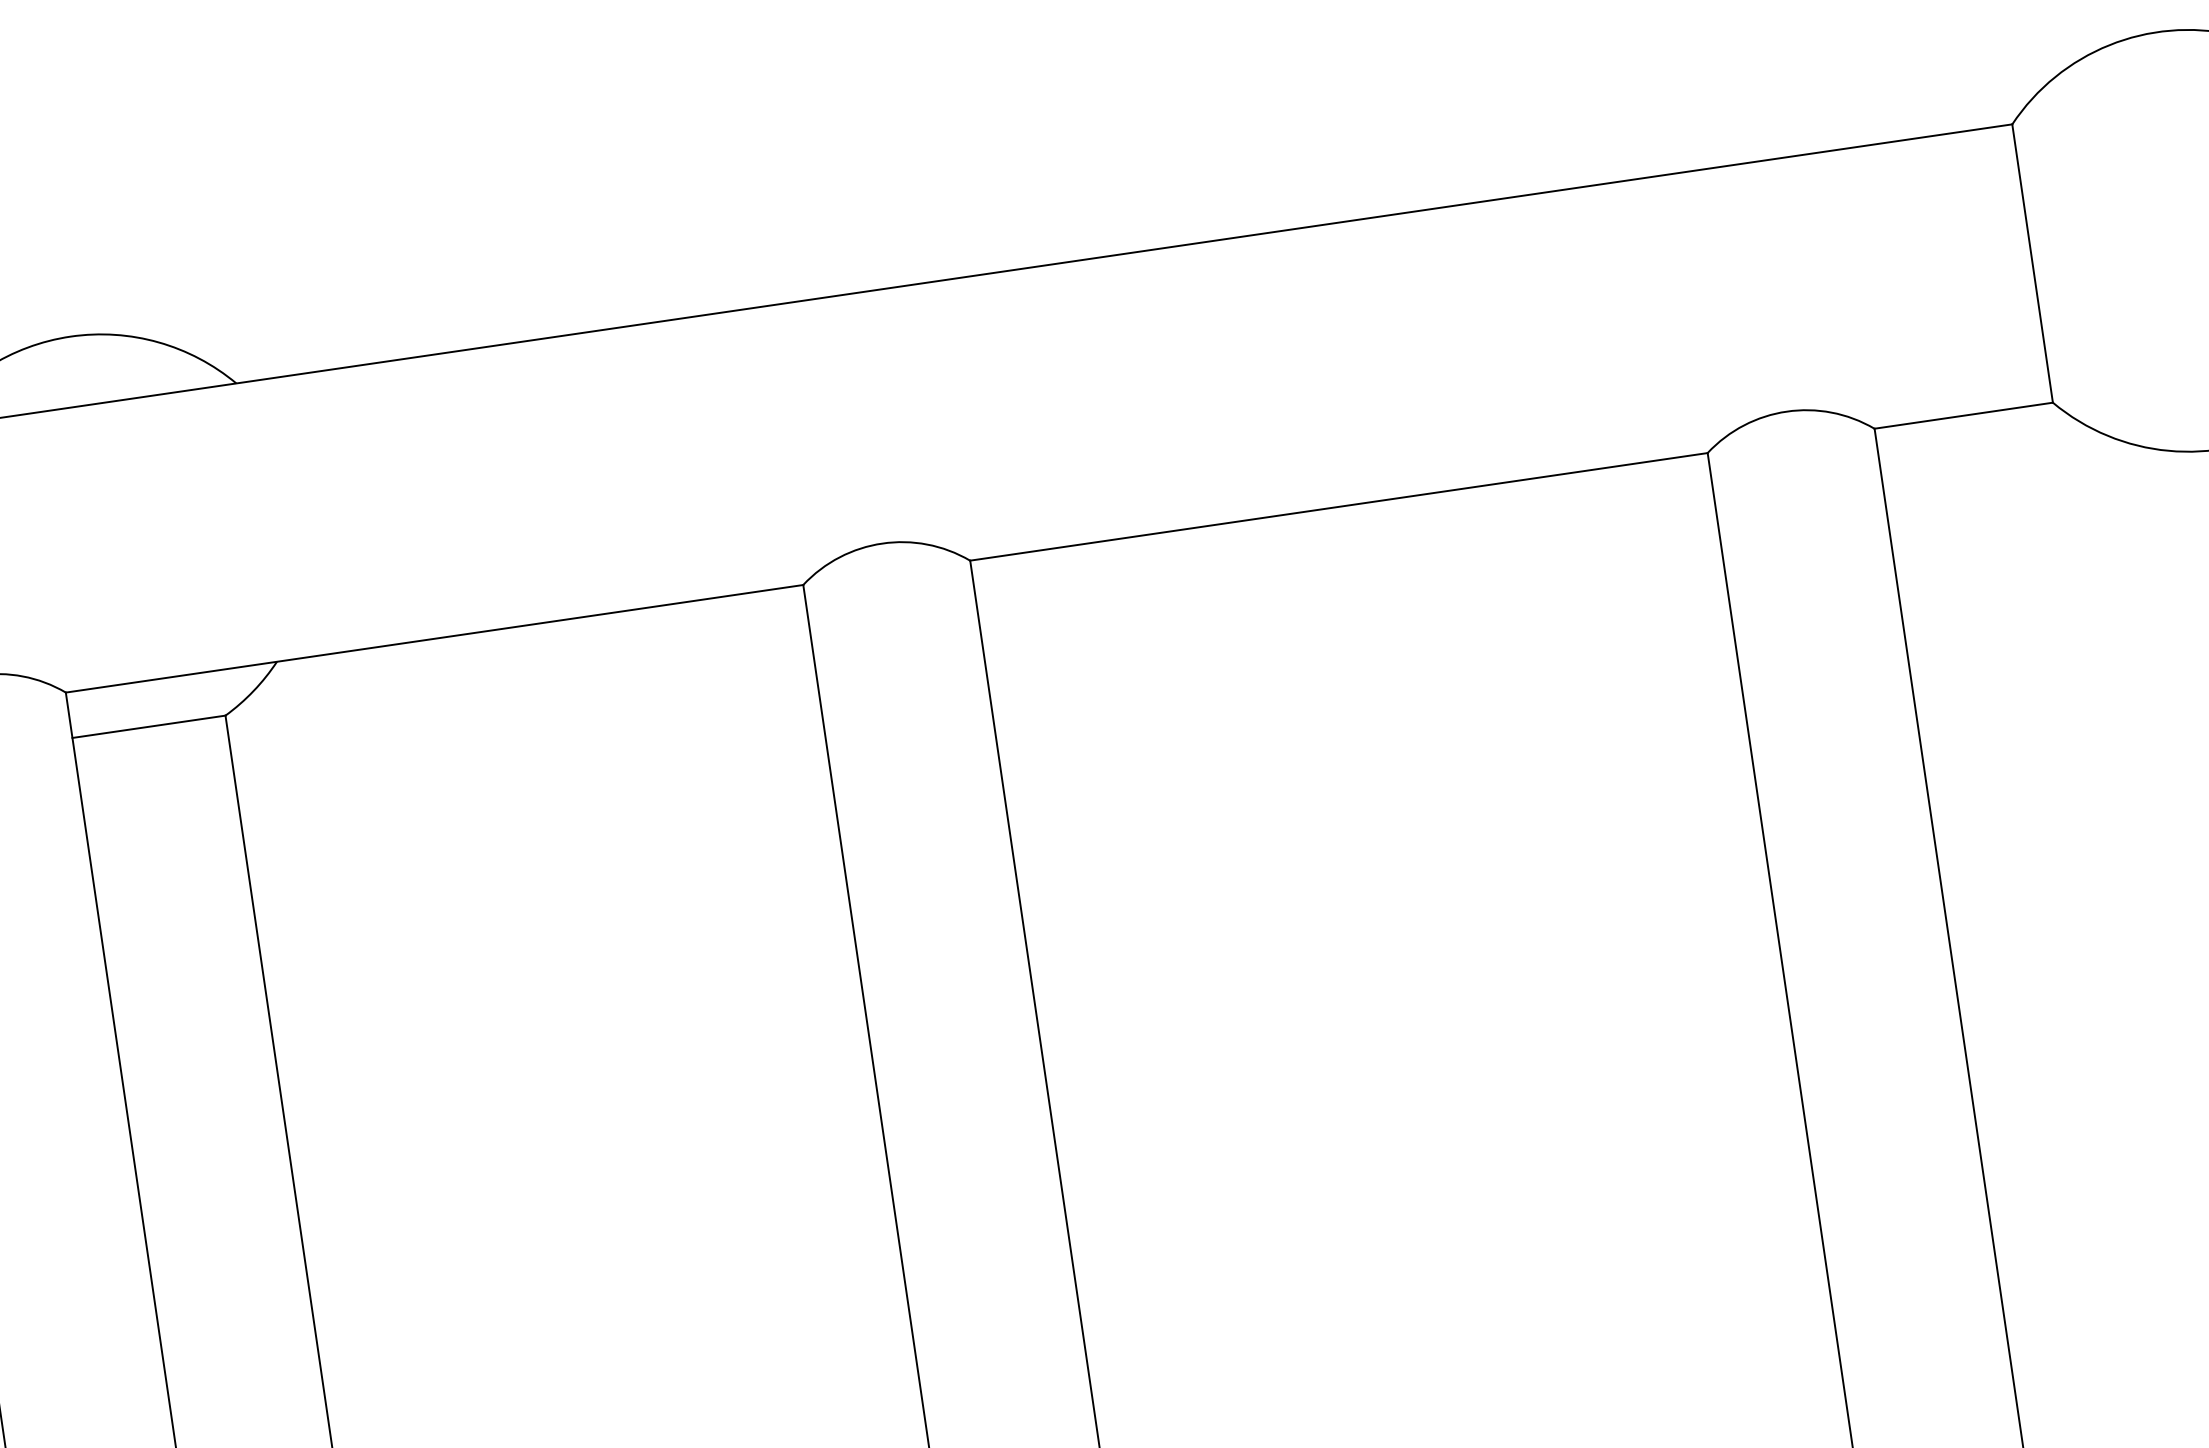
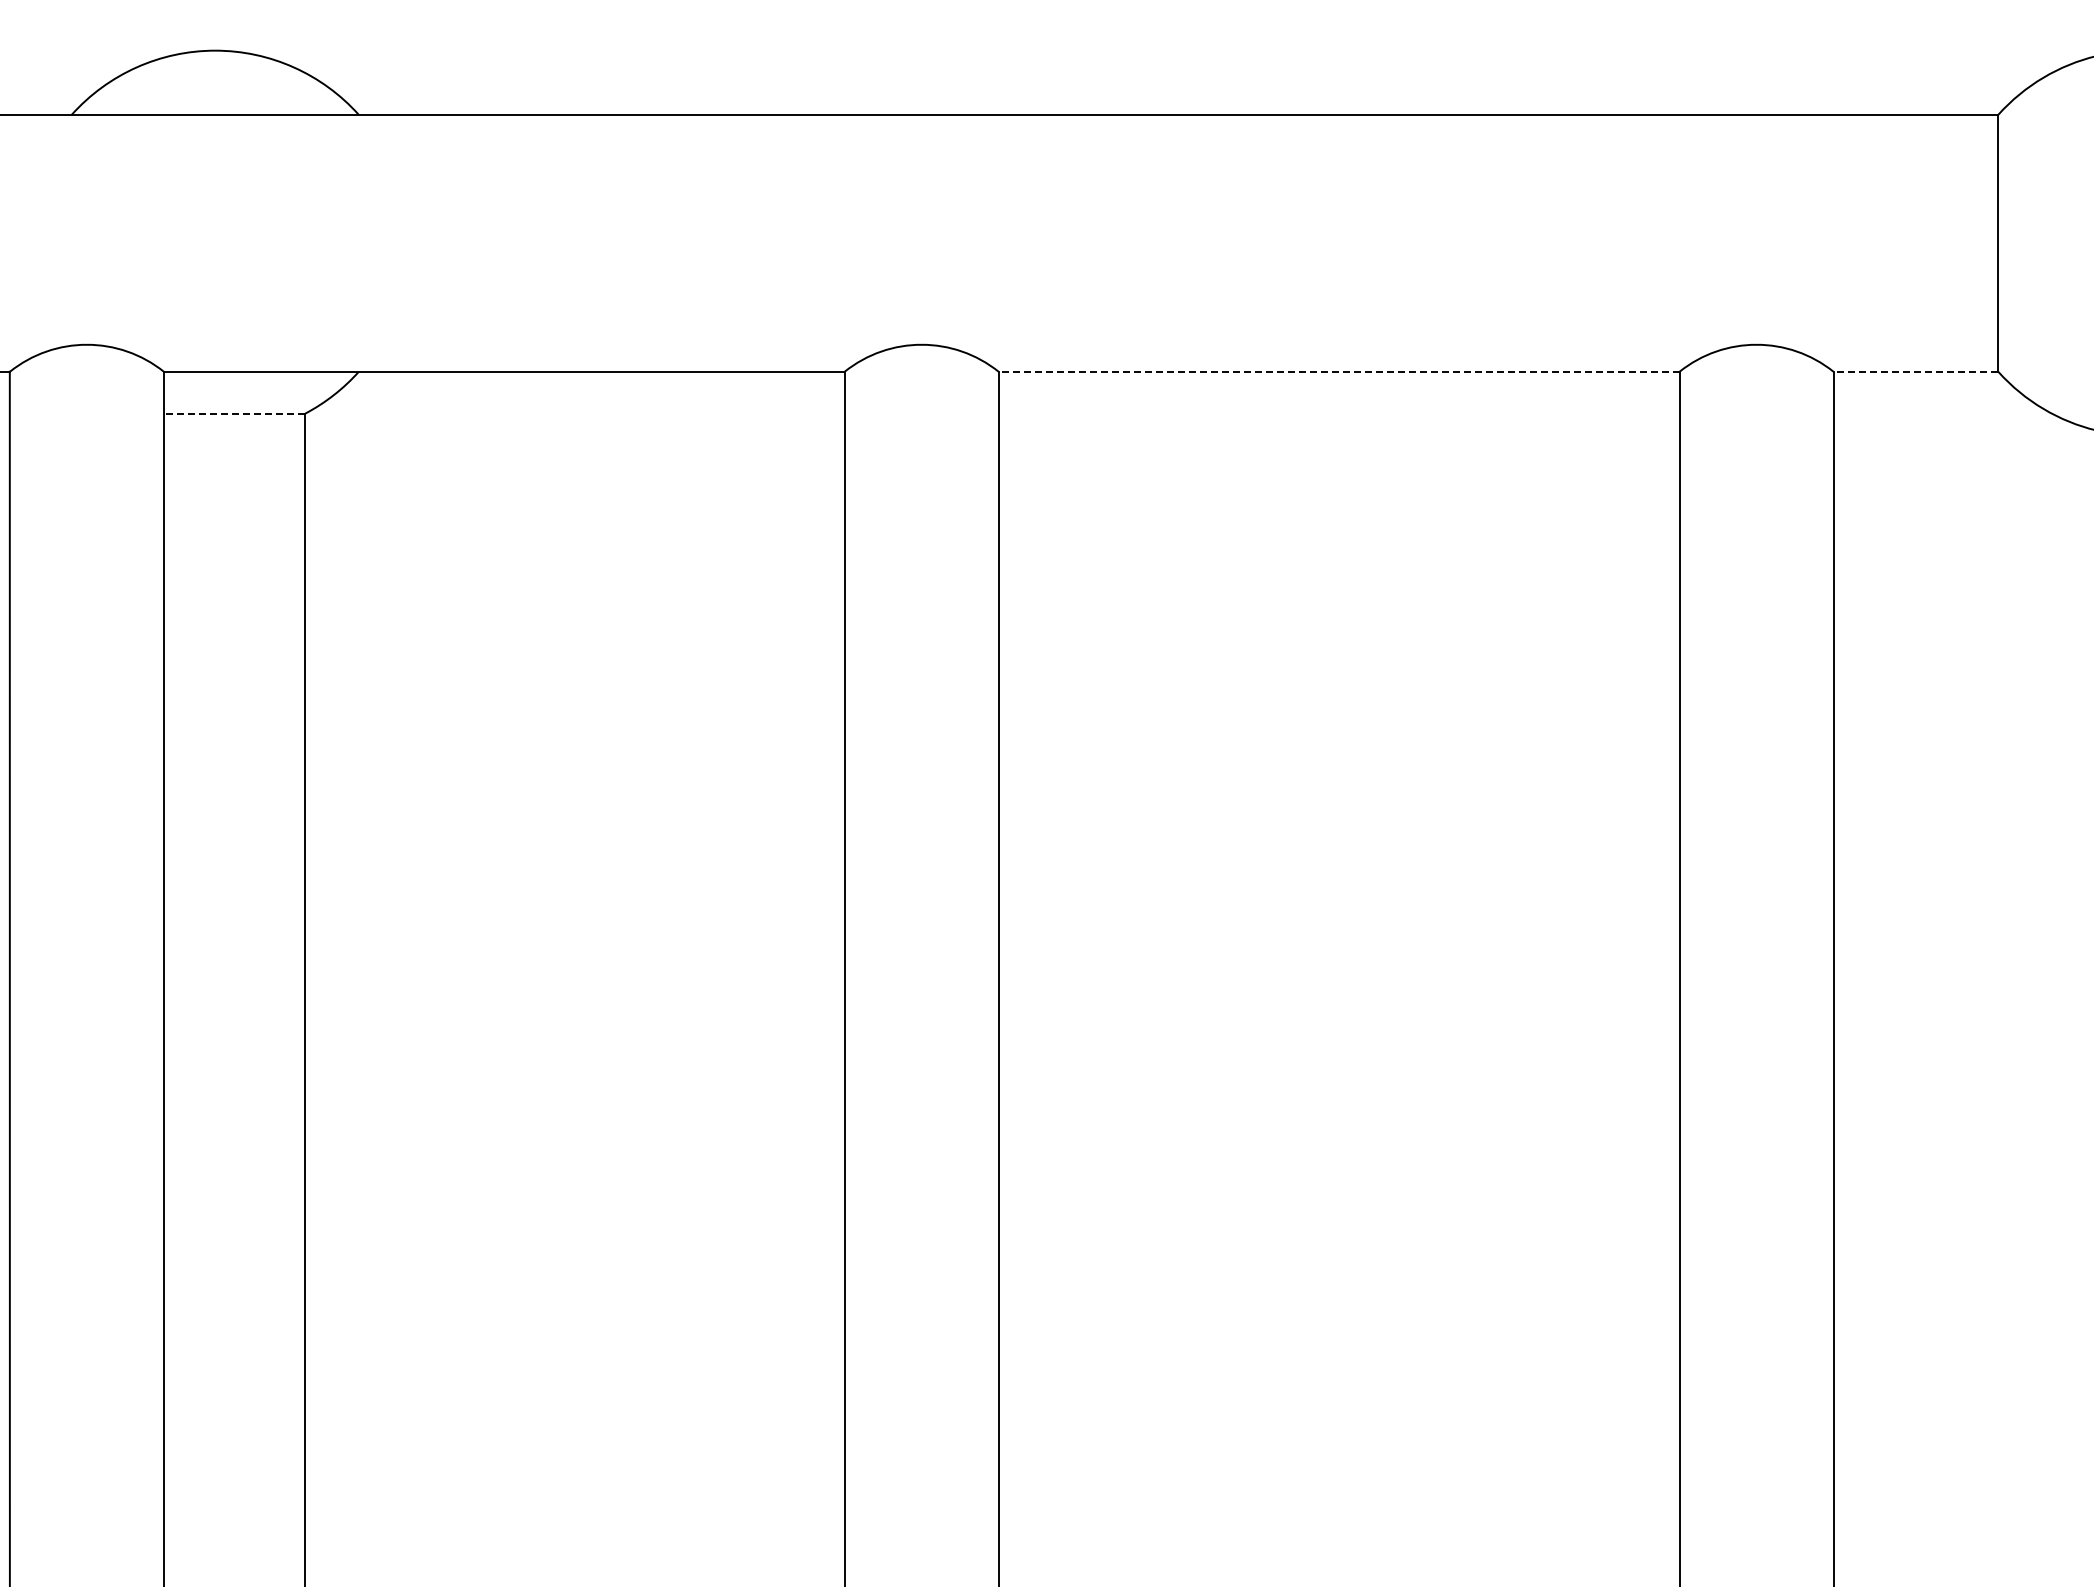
line: (1963, 415) -> (1915, 371), solid -> dashed
line: (1338, 506) -> (1338, 371), solid -> dashed
line: (148, 726) -> (234, 413), solid -> dashed

